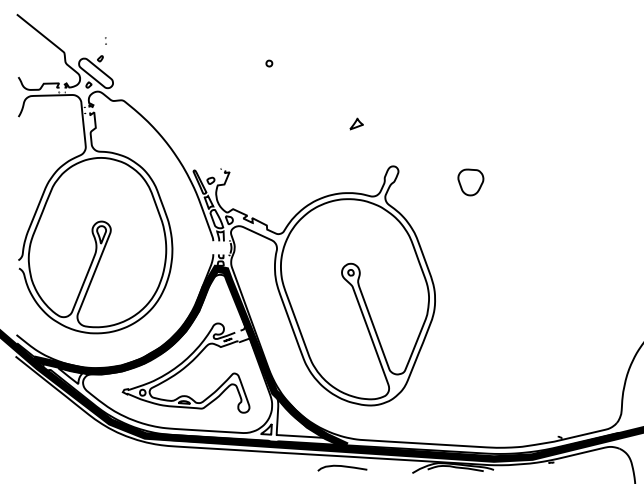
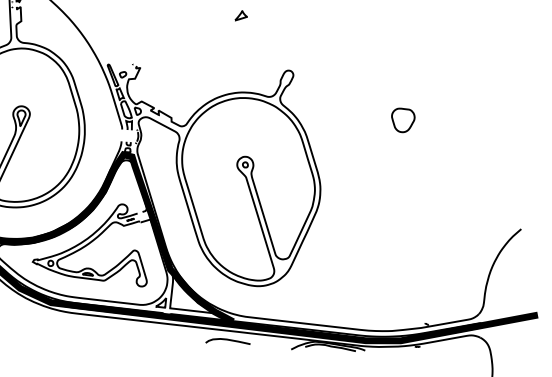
part: (356, 123) -> (241, 15), moved
part: (470, 182) -> (402, 120), moved

